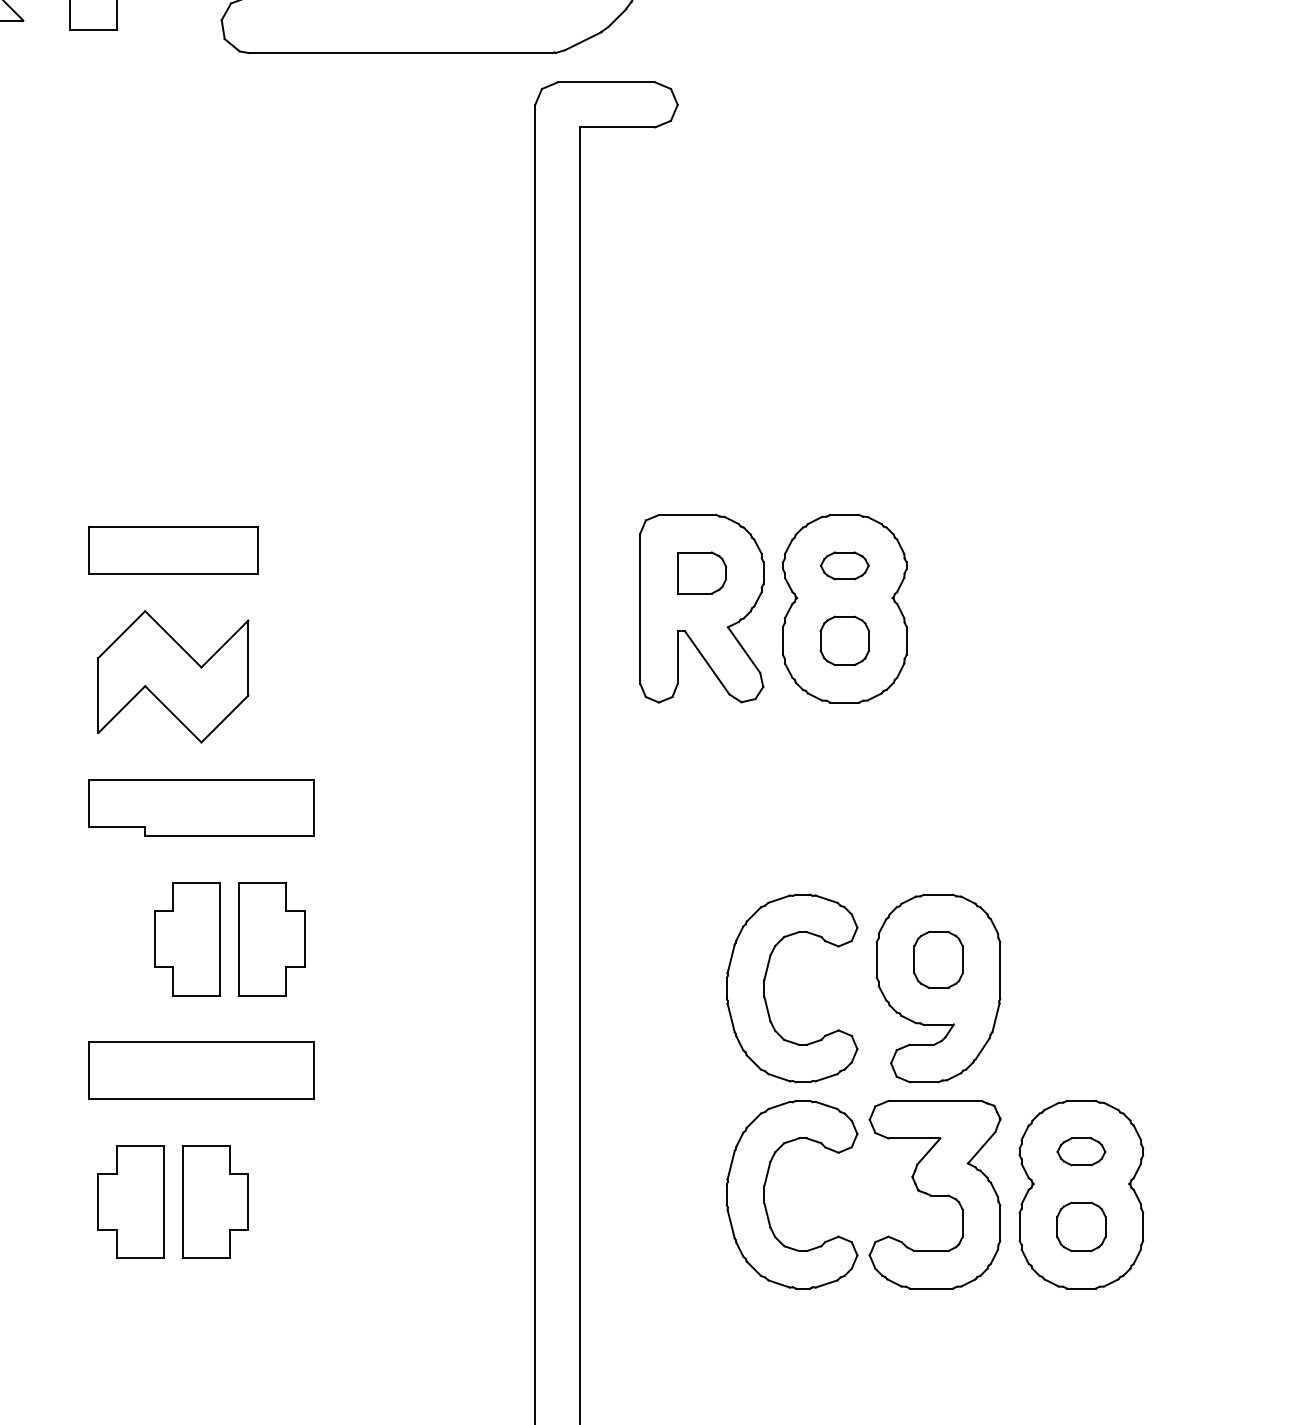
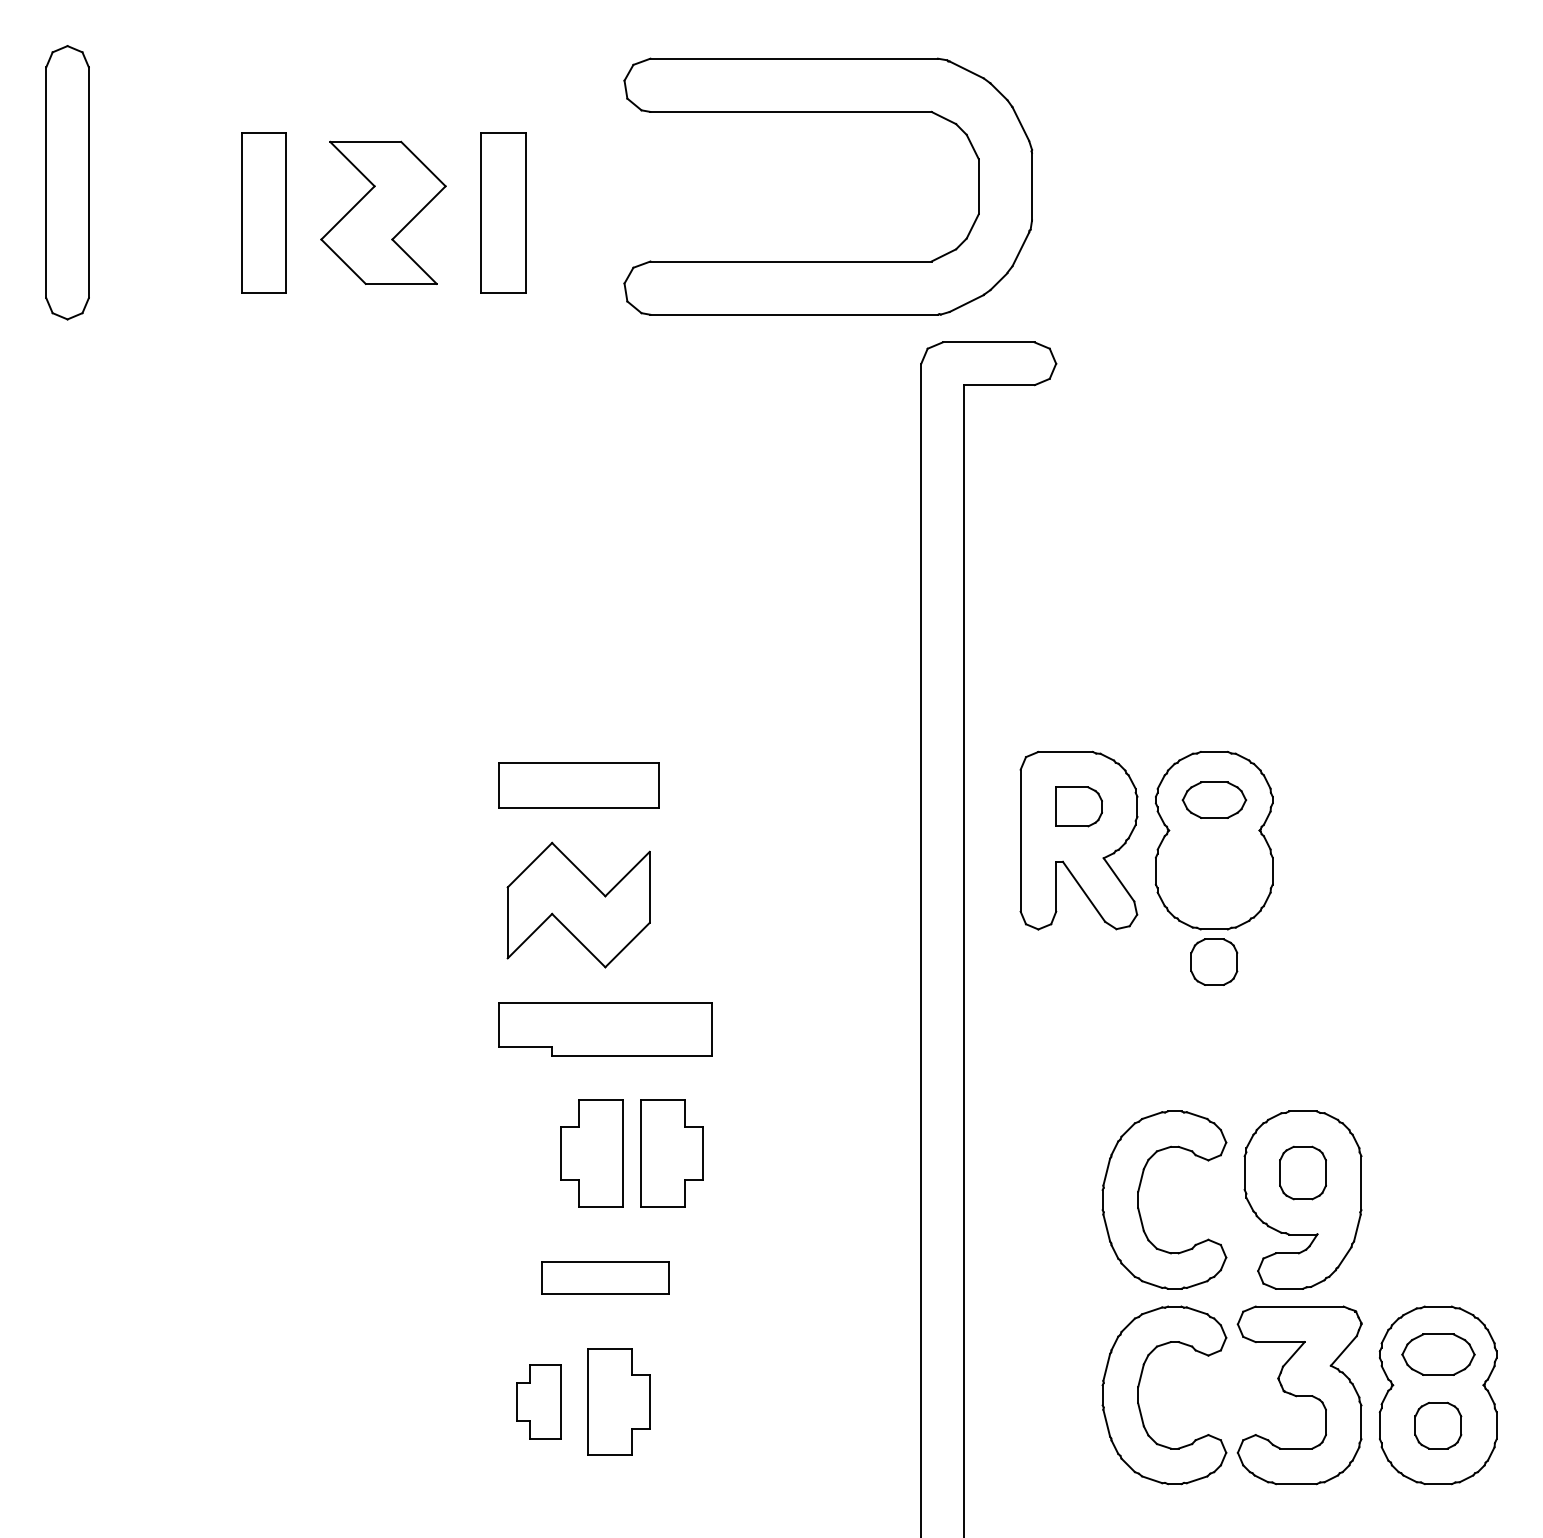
part: (843, 565) -> (1213, 799), size x1.4
part: (845, 640) -> (1214, 961), moved
part: (201, 1070) -> (605, 1277), size x0.6
part: (1080, 1151) -> (1437, 1354), size x1.6
part: (130, 1201) -> (538, 1401), size x0.7

